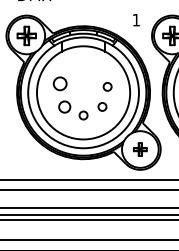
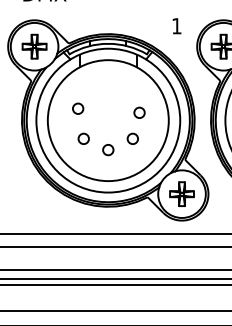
circle: (60, 83) -> (78, 108), size x0.62
circle: (64, 106) -> (83, 138), size x0.71
part: (139, 149) -> (181, 194), size x1.43

